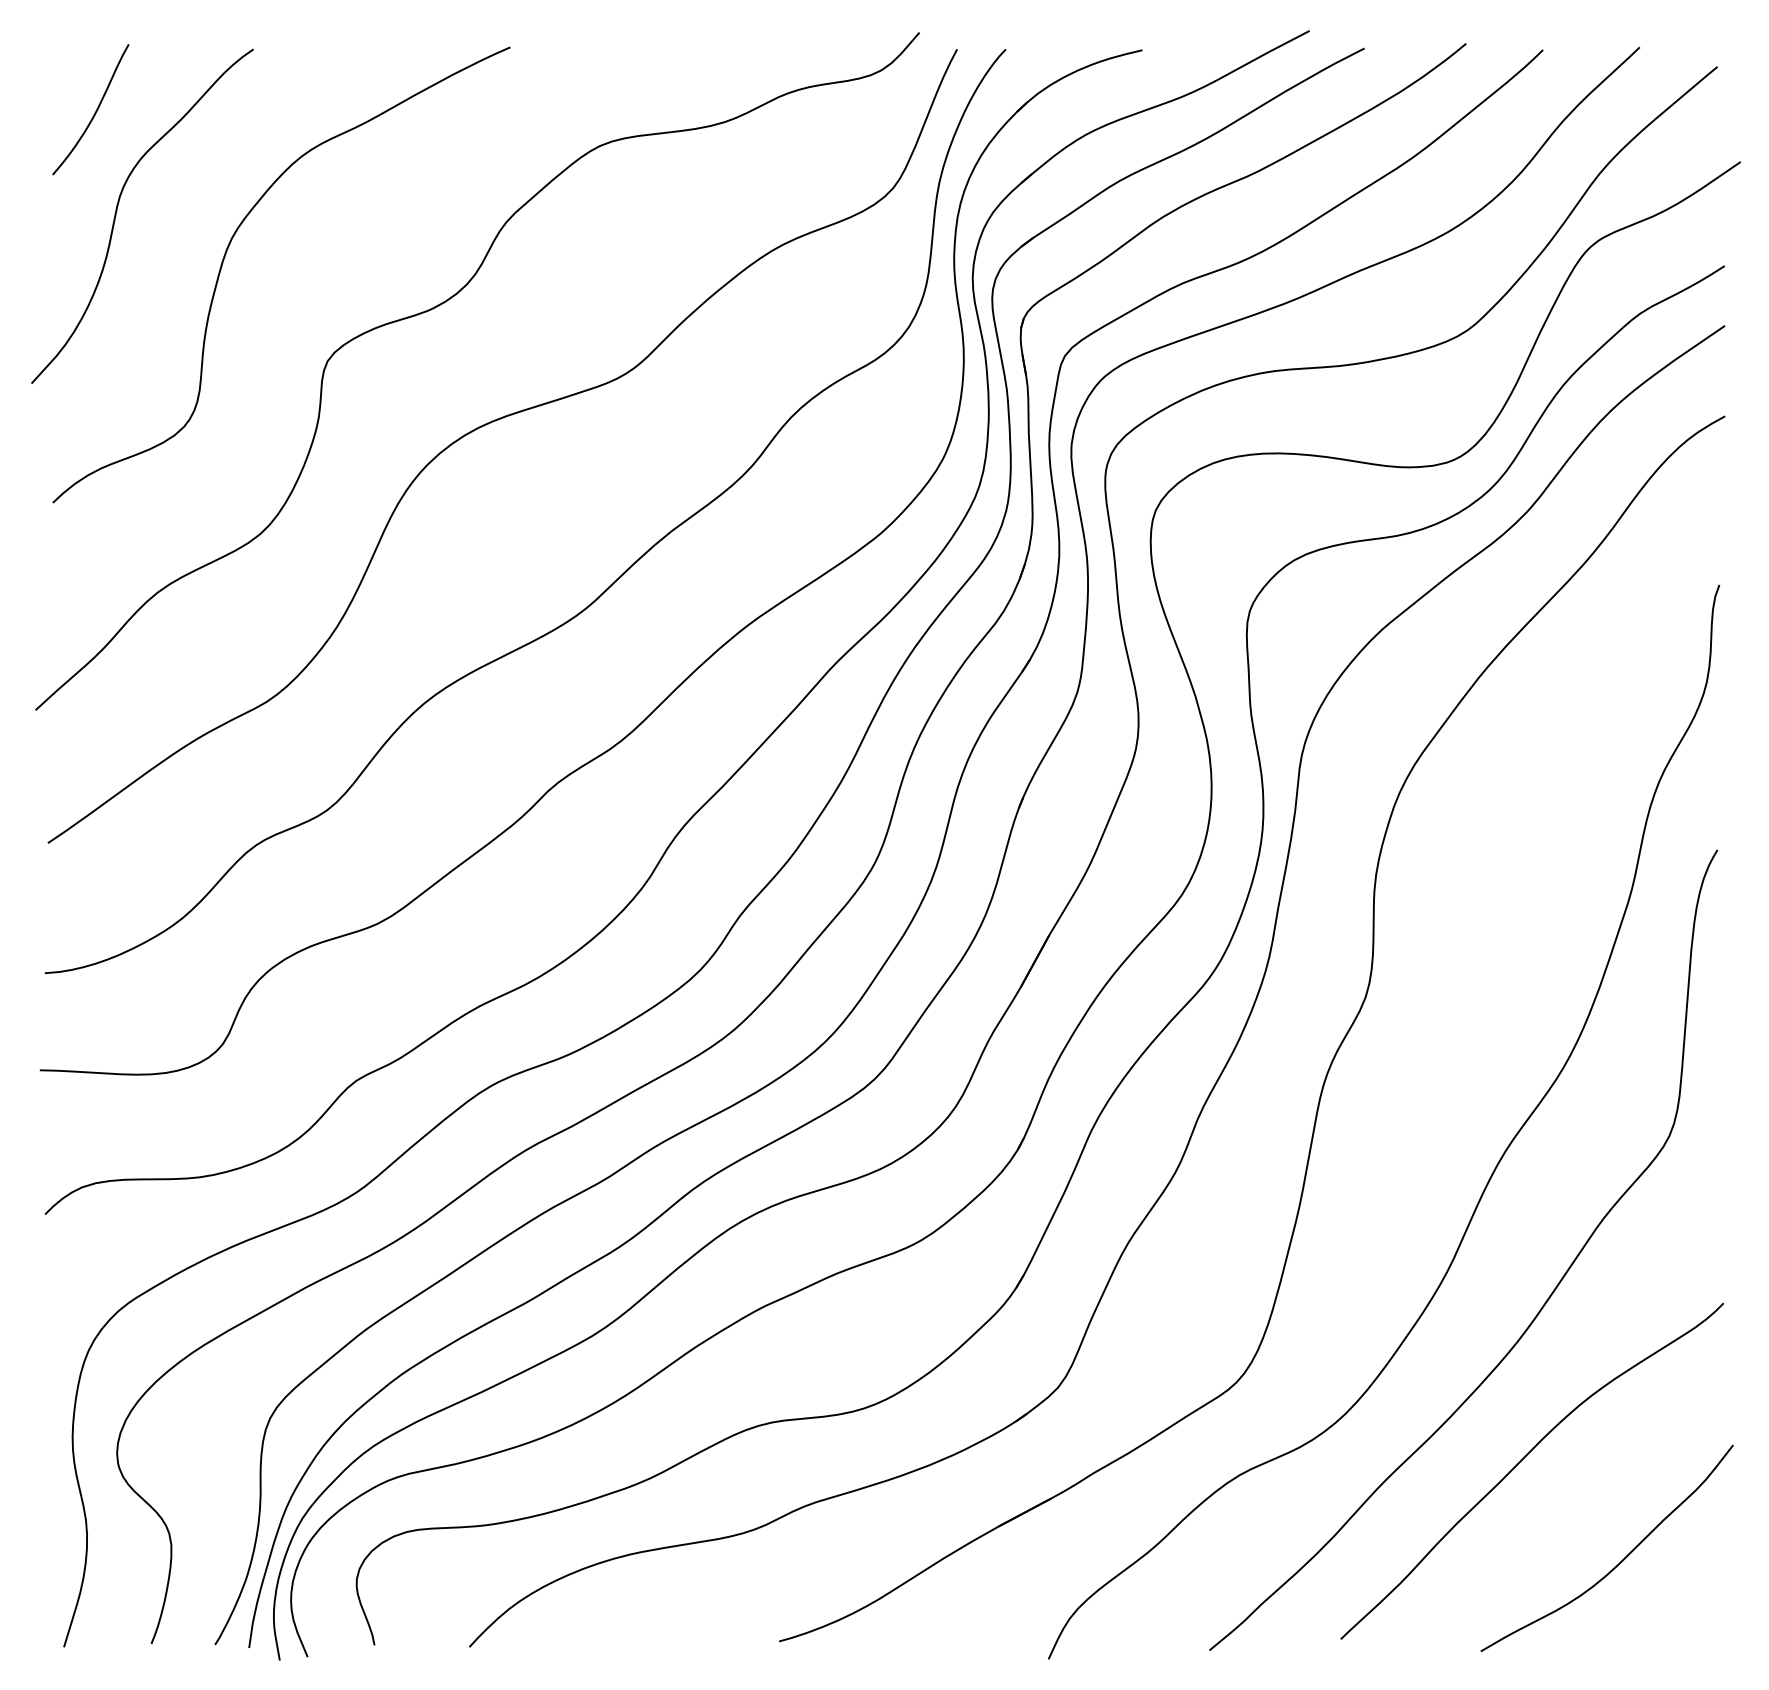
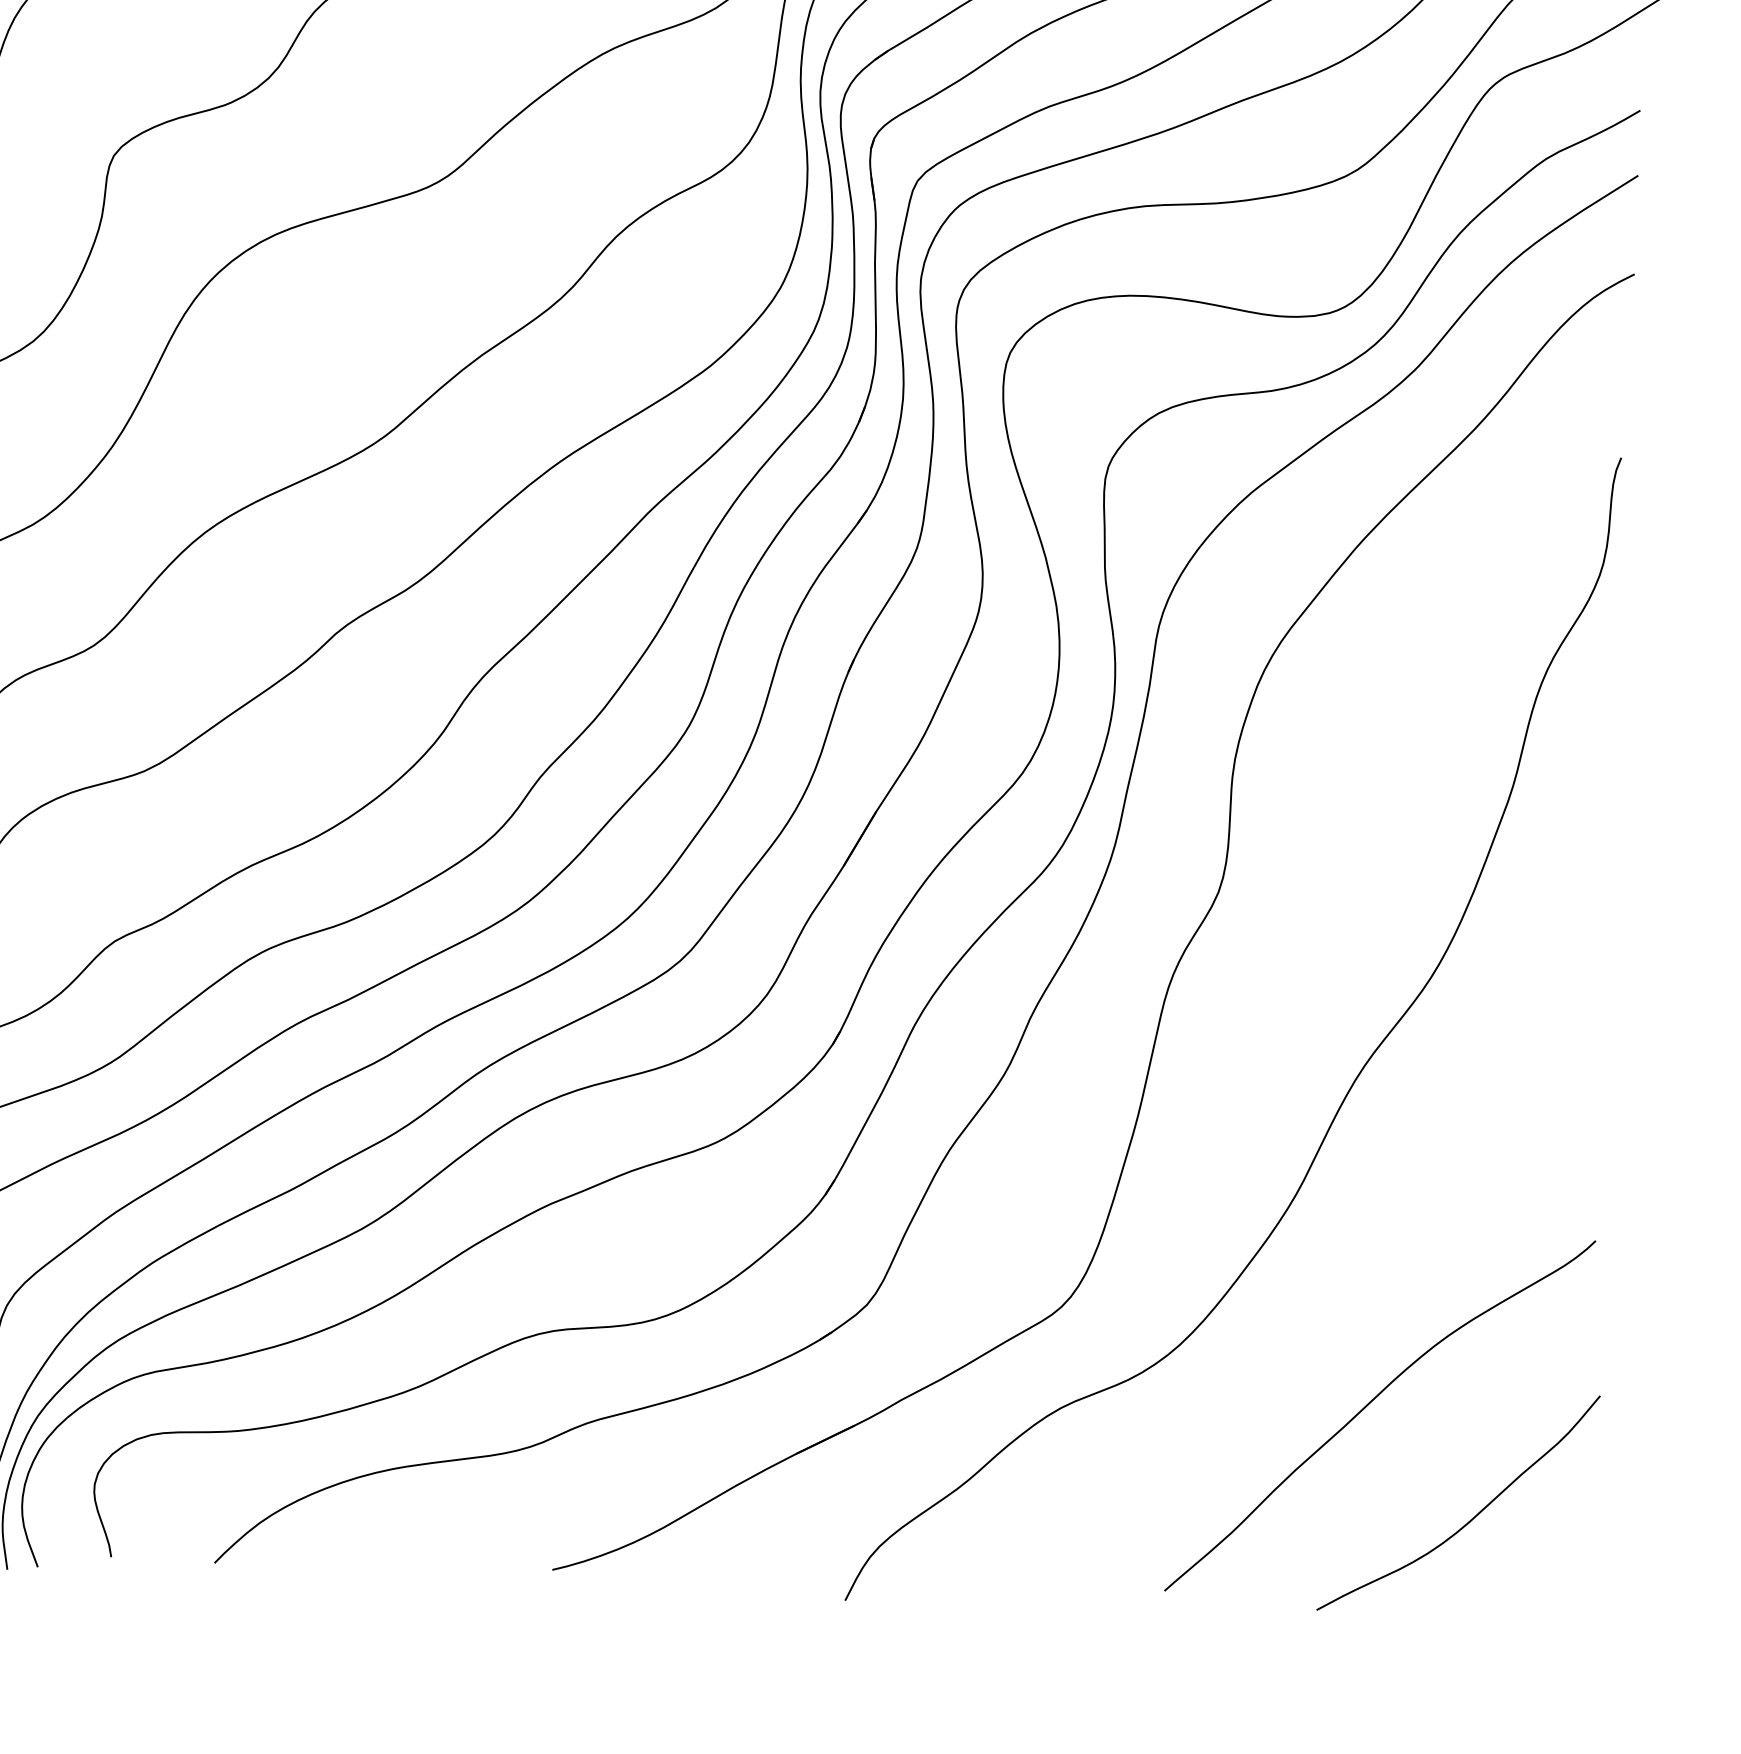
curve: (1544, 1302) -> (1400, 1232), removed

